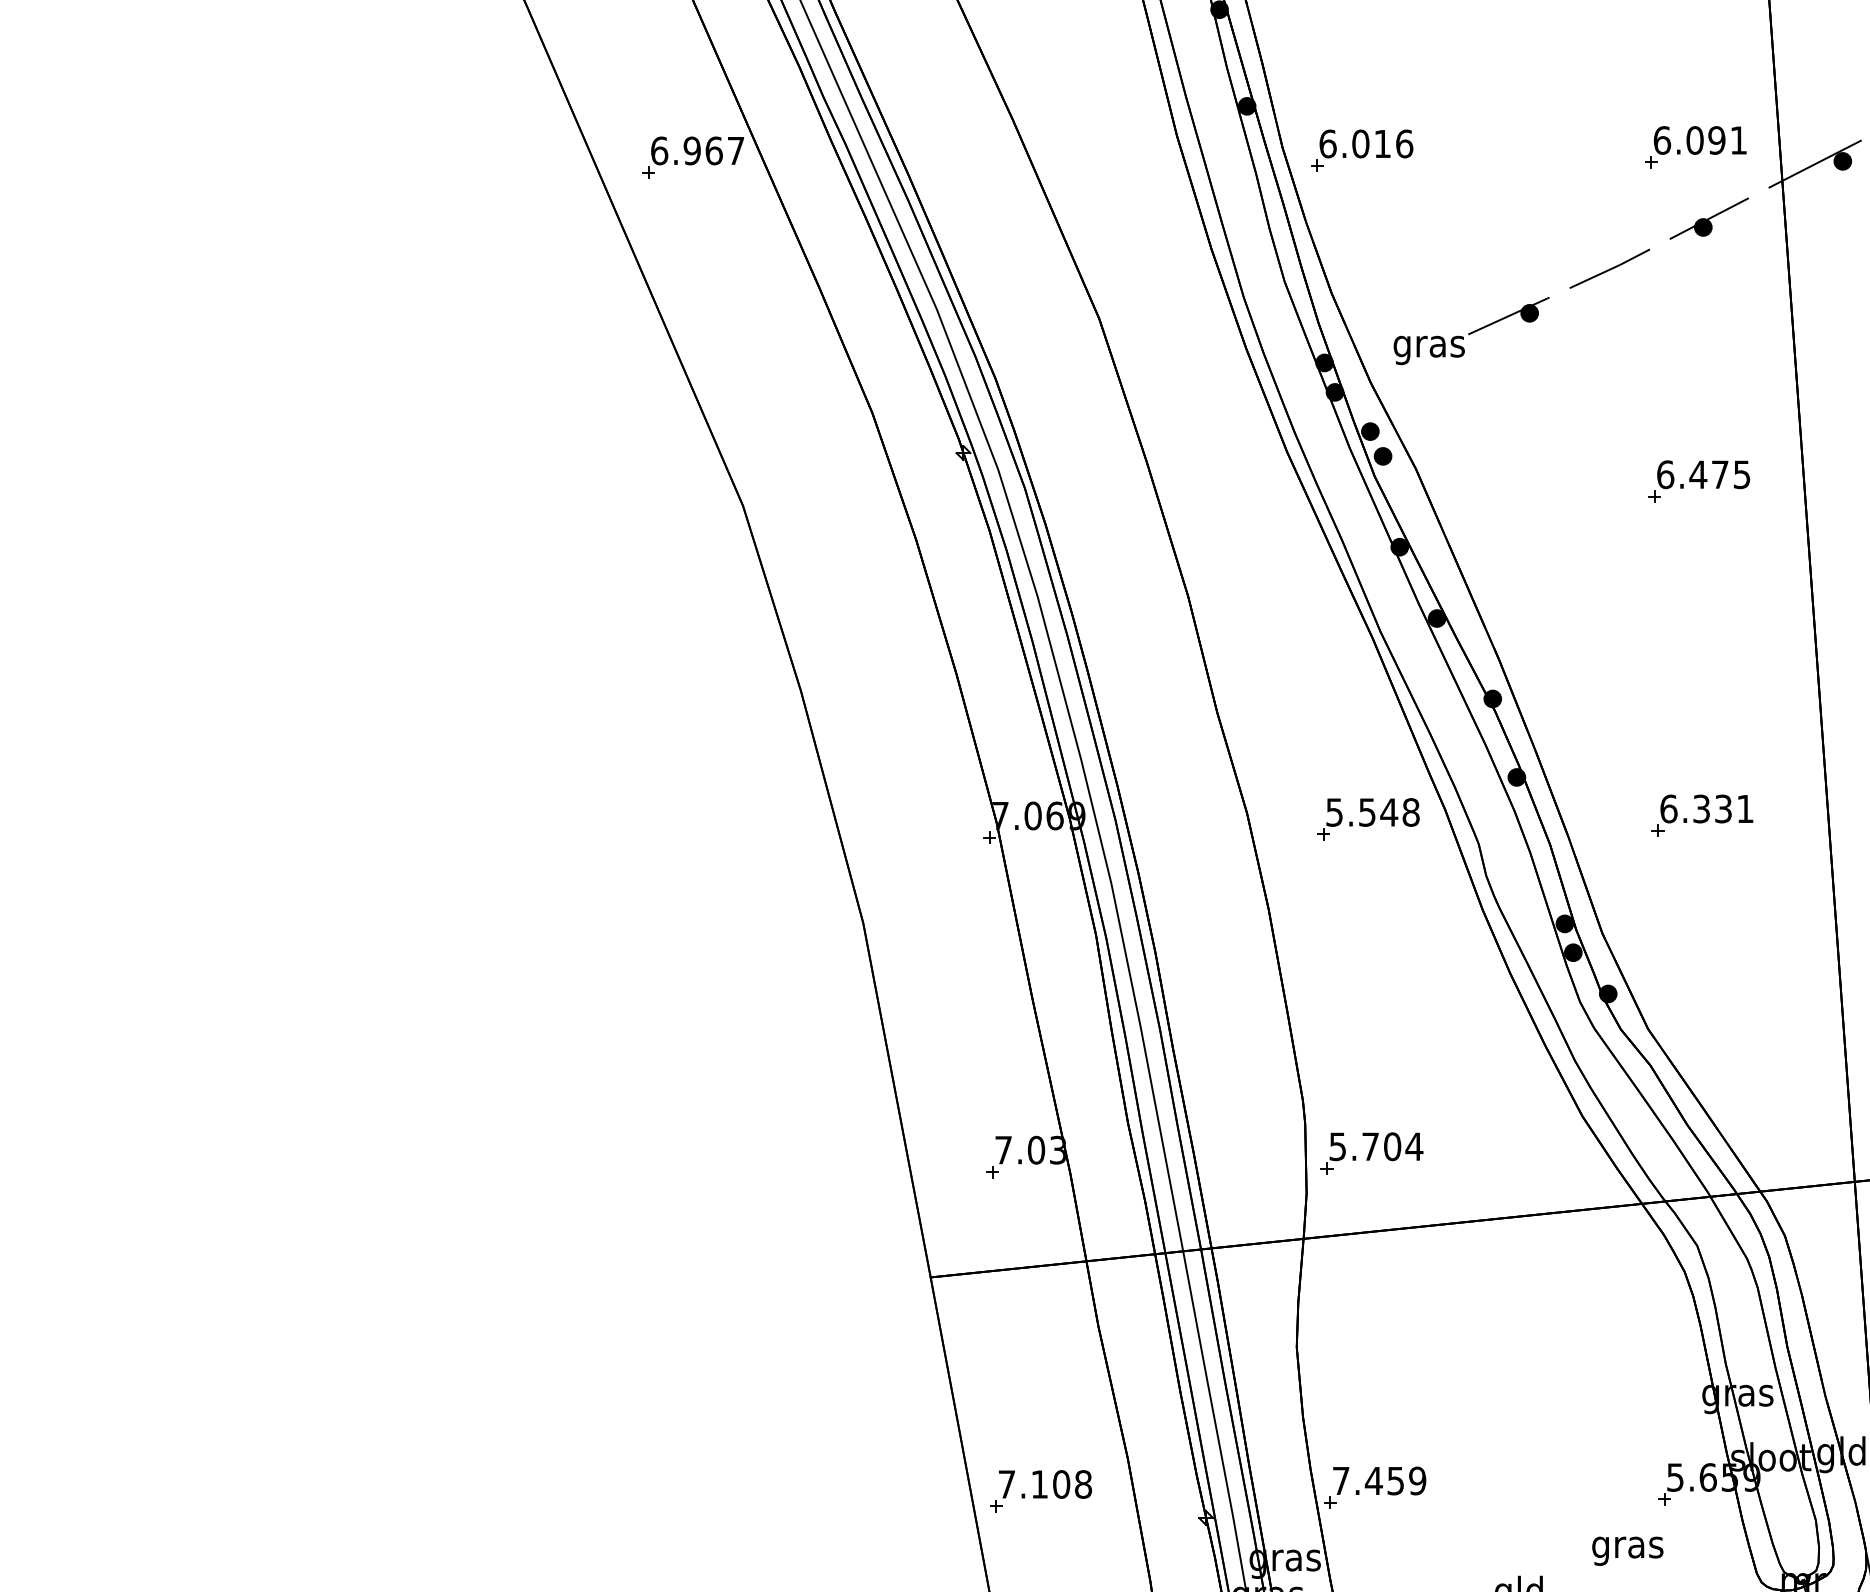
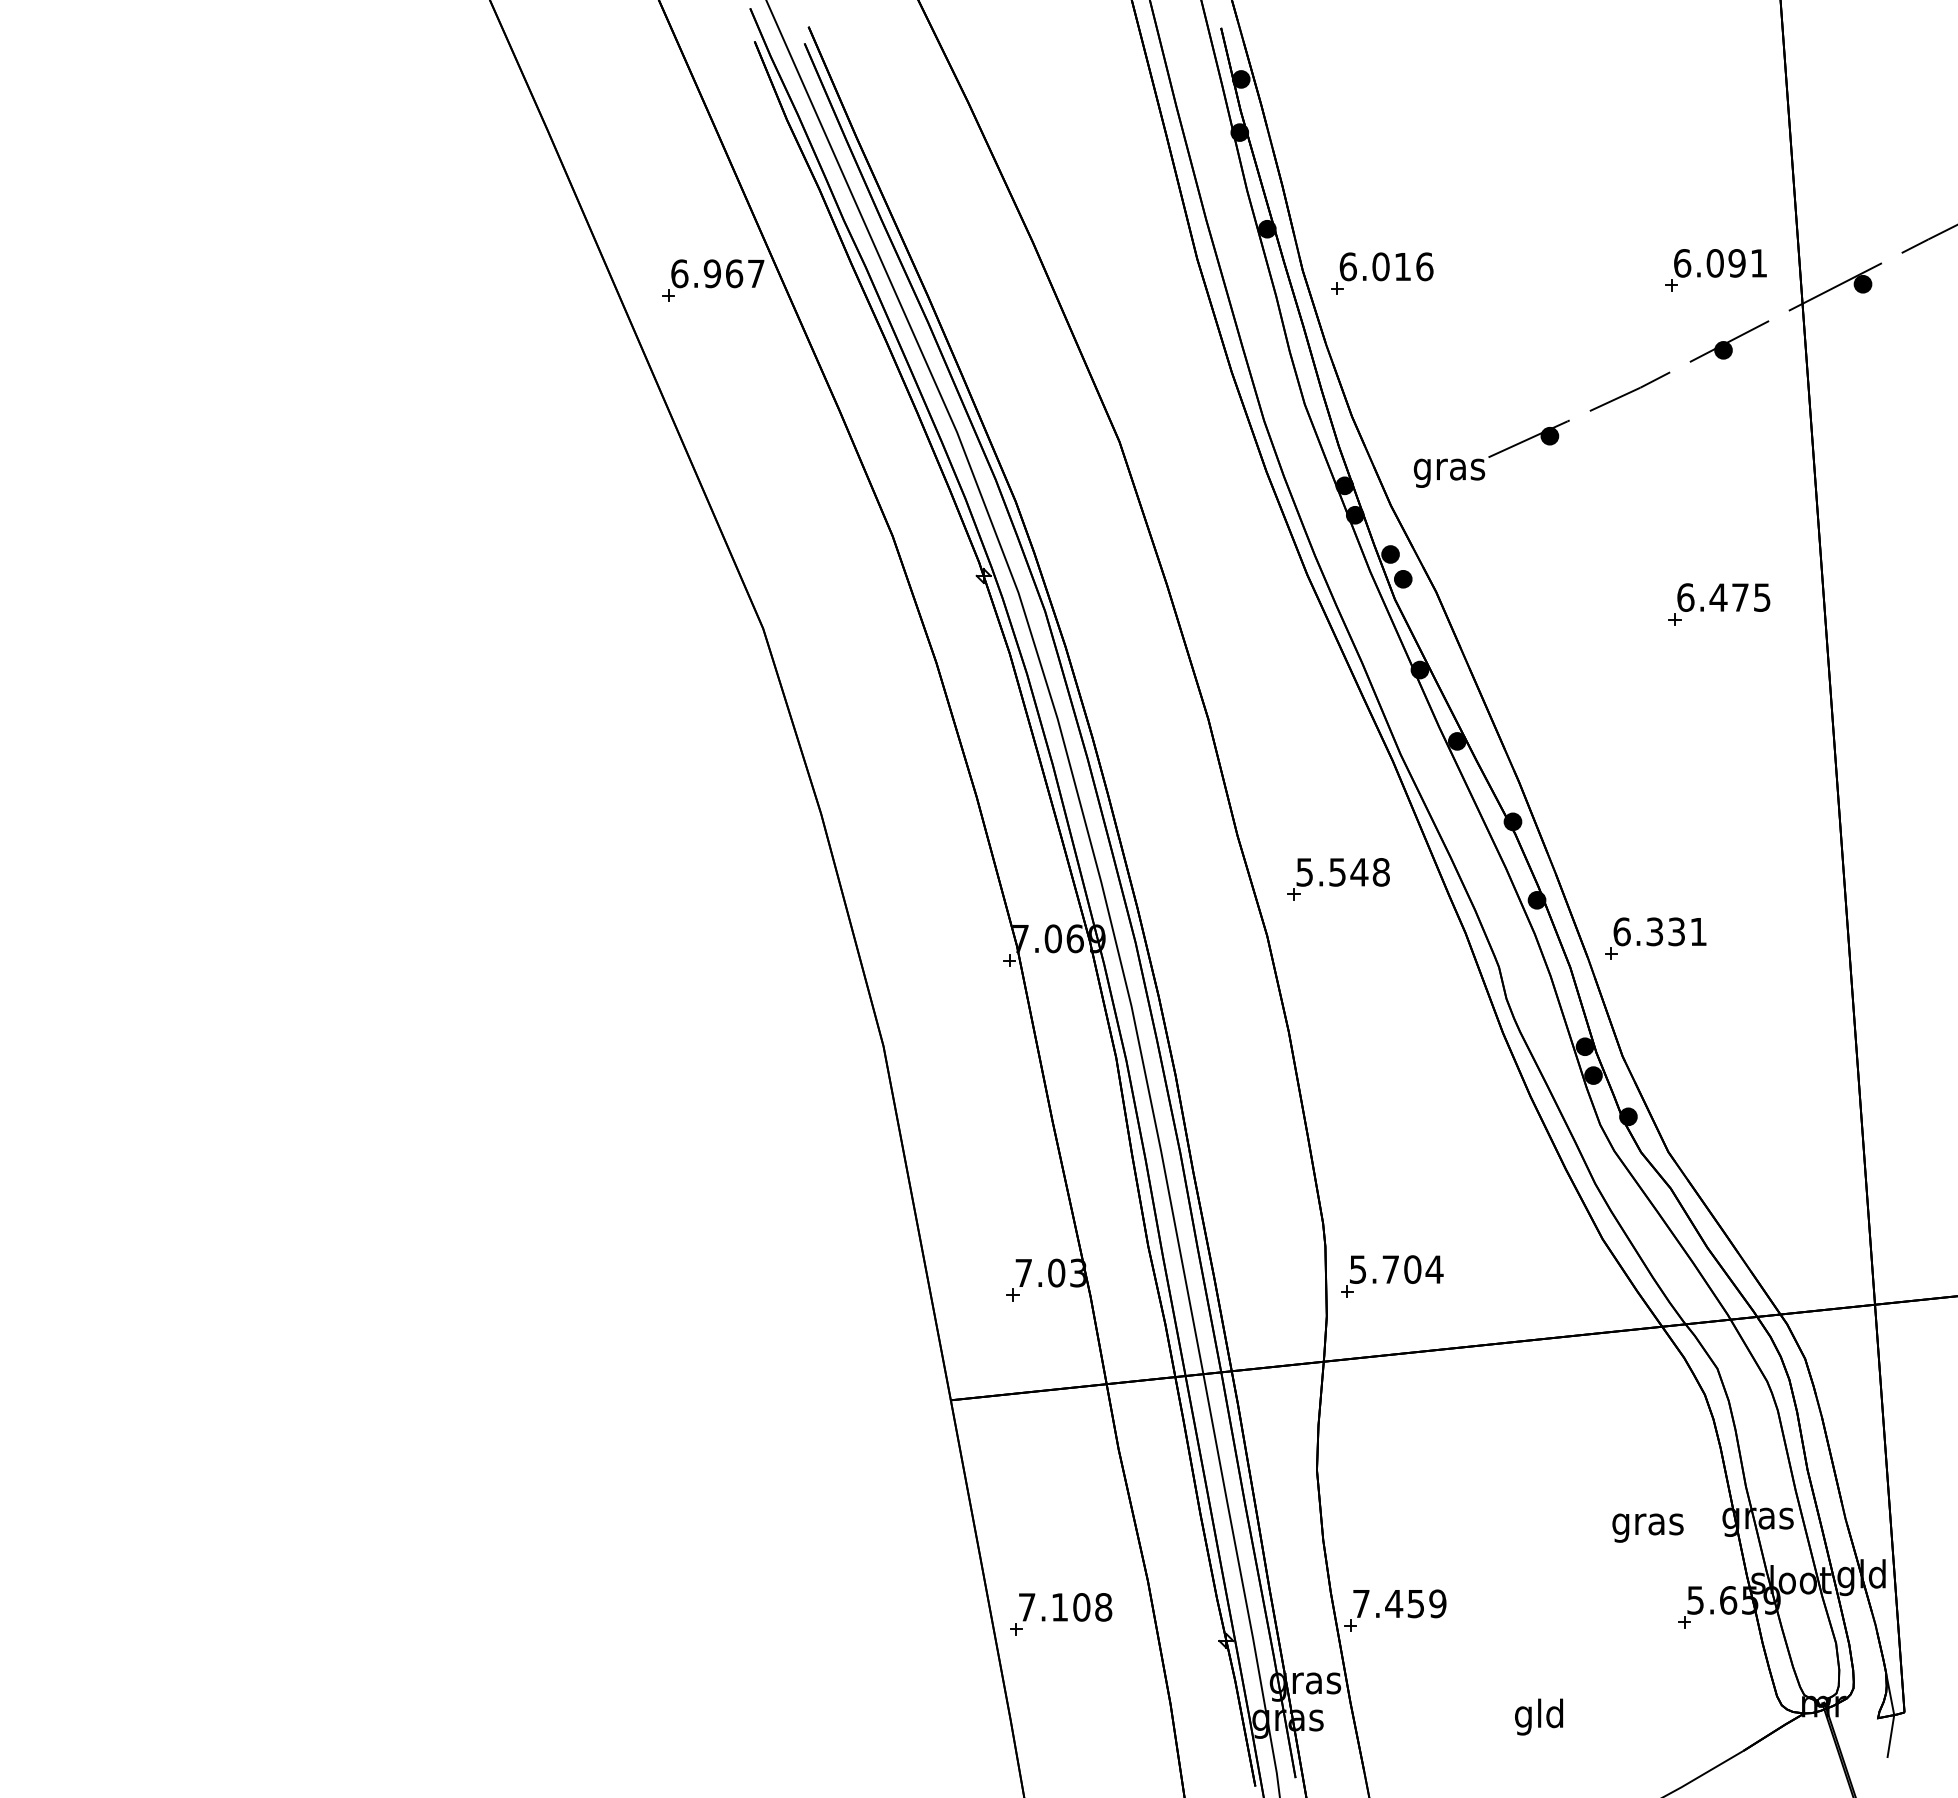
part: (1702, 815) -> (1655, 938), moved
part: (1368, 819) -> (1338, 879), moved
text: (1627, 1550) -> (1647, 1527), moved

